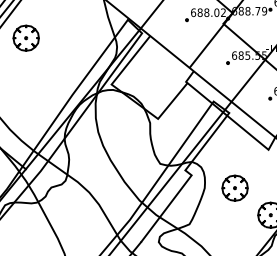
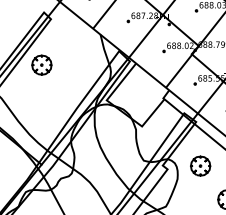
part: (234, 187) -> (200, 165), moved

